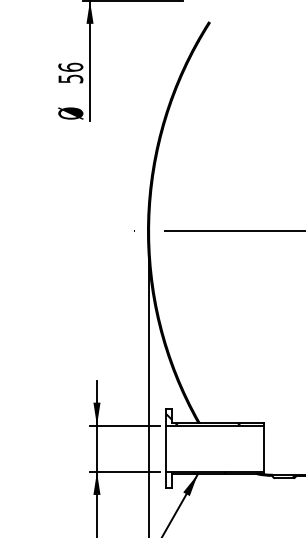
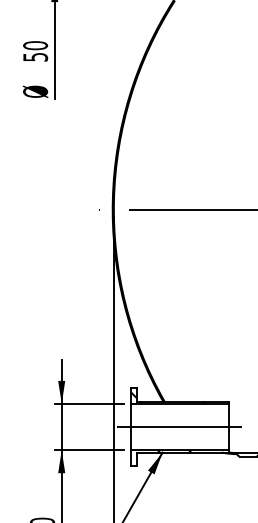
text: (70, 66) -> (35, 44), 56 -> 50
line: (214, 448) -> (179, 426), added

